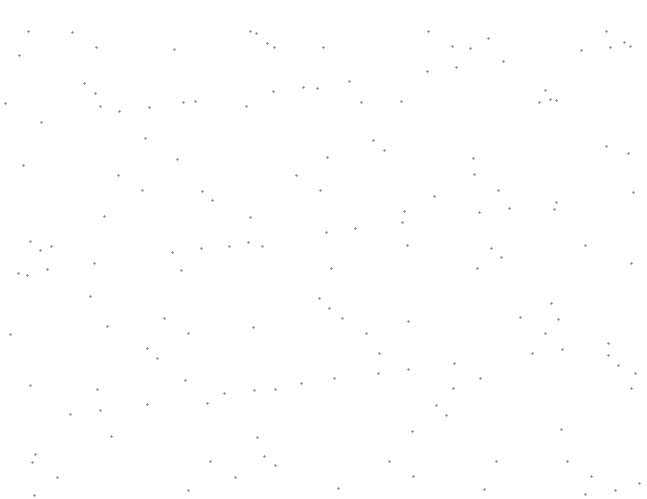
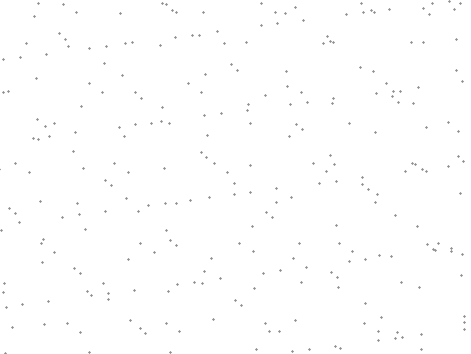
part: (92, 94) -> (63, 39), moved
part: (474, 165) -> (287, 78), size x1.6
part: (40, 246) -> (45, 123), size x1.4

